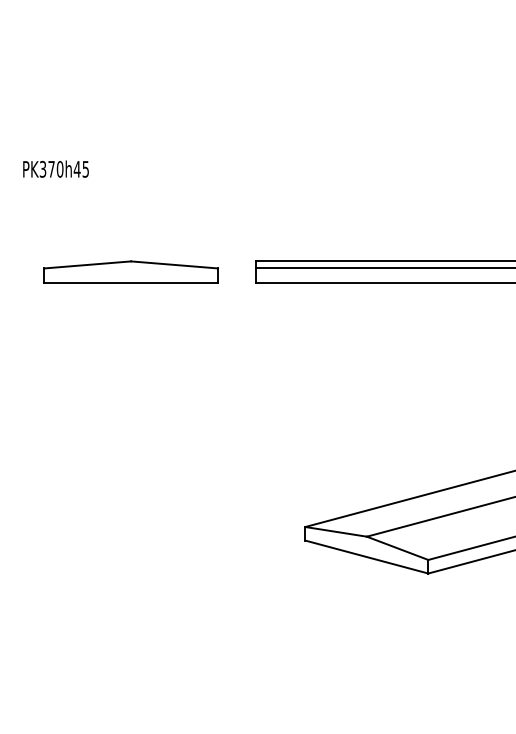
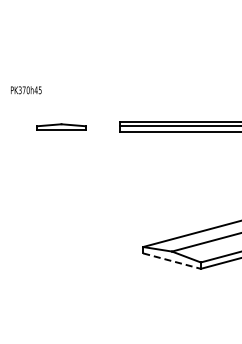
text: (56, 169) -> (26, 90), moved
part: (131, 269) -> (61, 126), size x0.6
line: (367, 557) -> (172, 261), solid -> dashed

